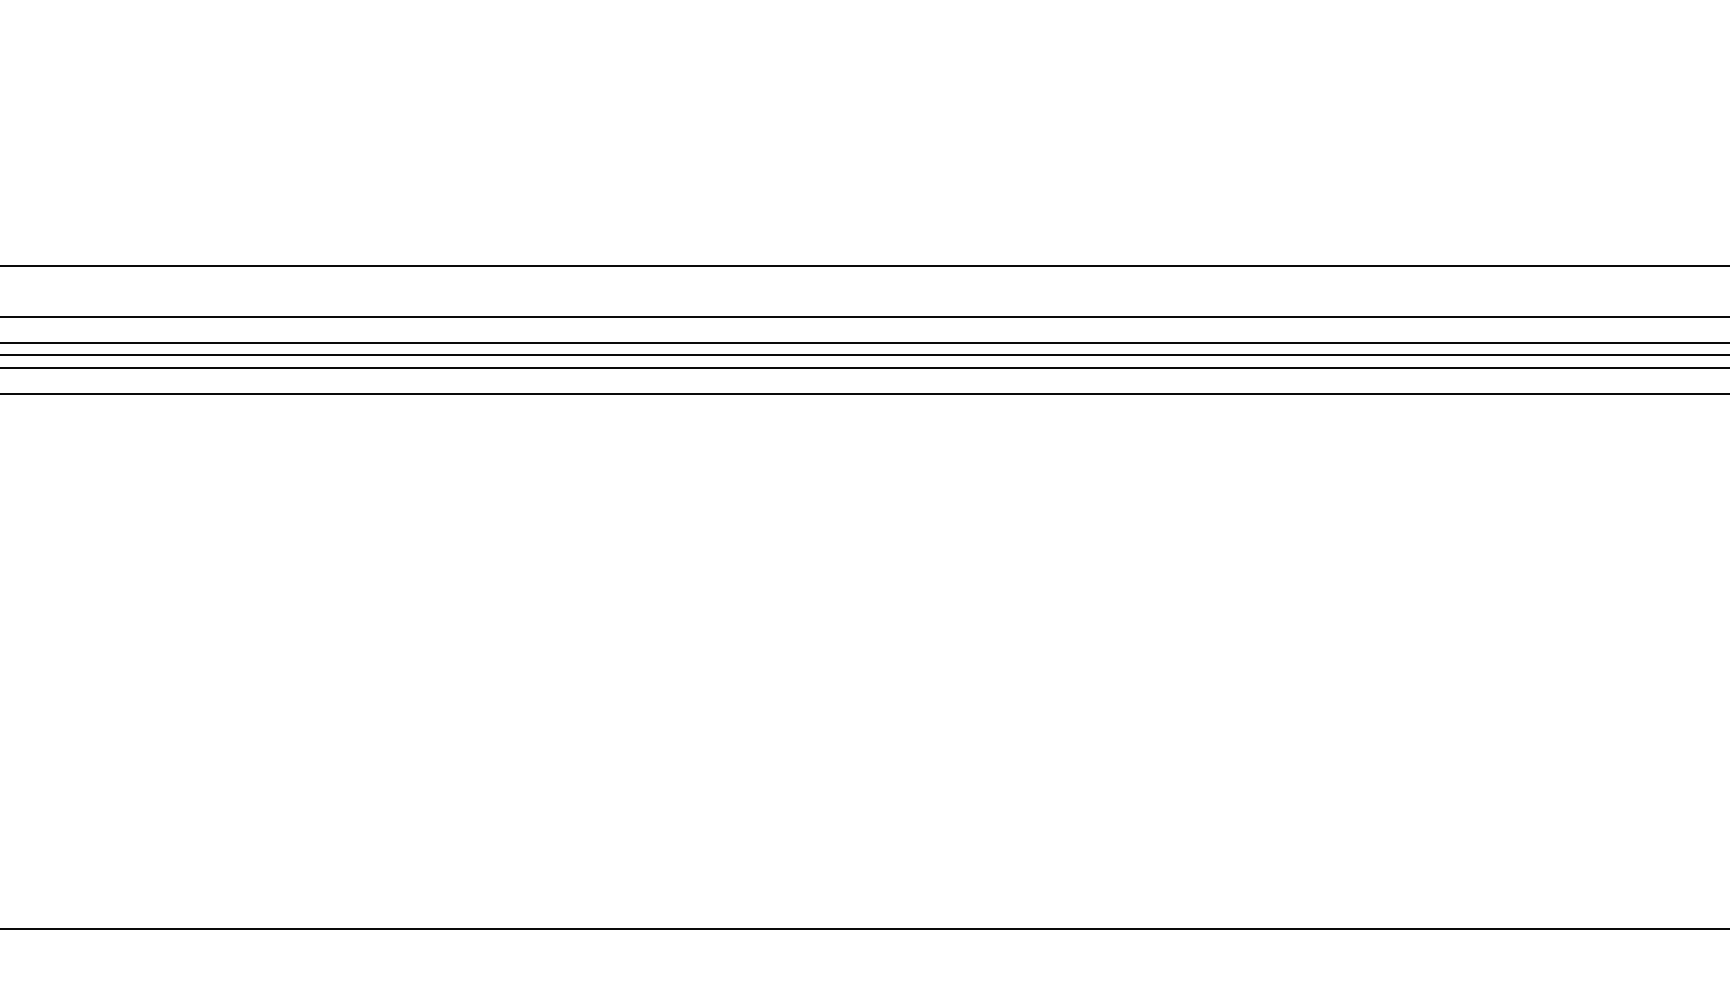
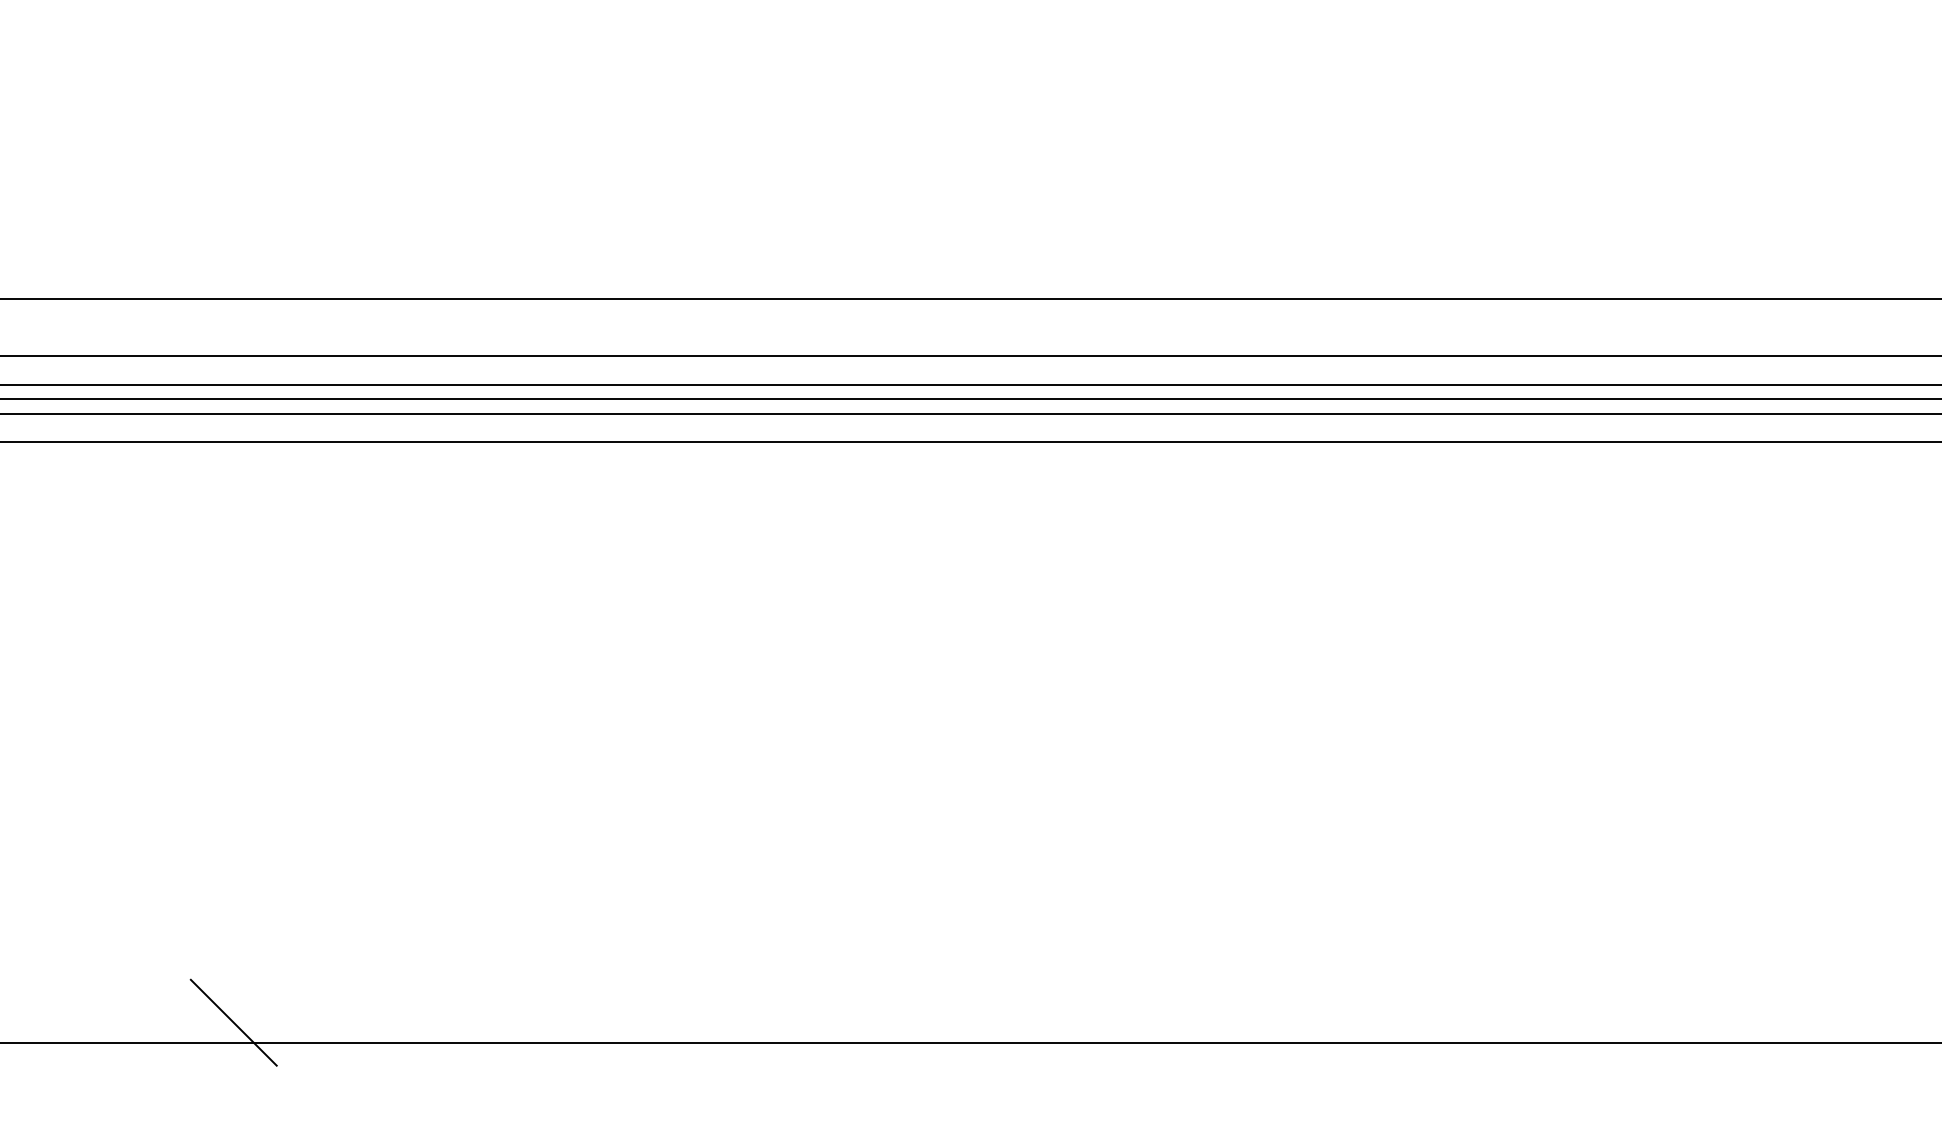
line: (207, 910) -> (233, 1022), added

